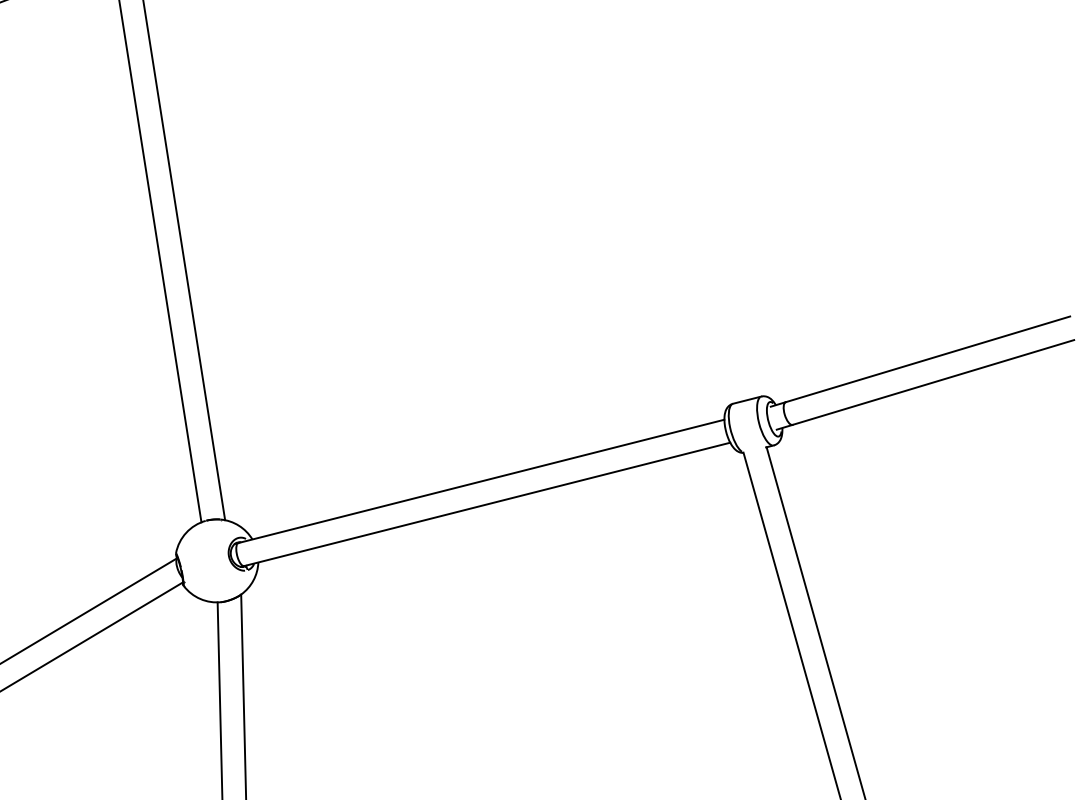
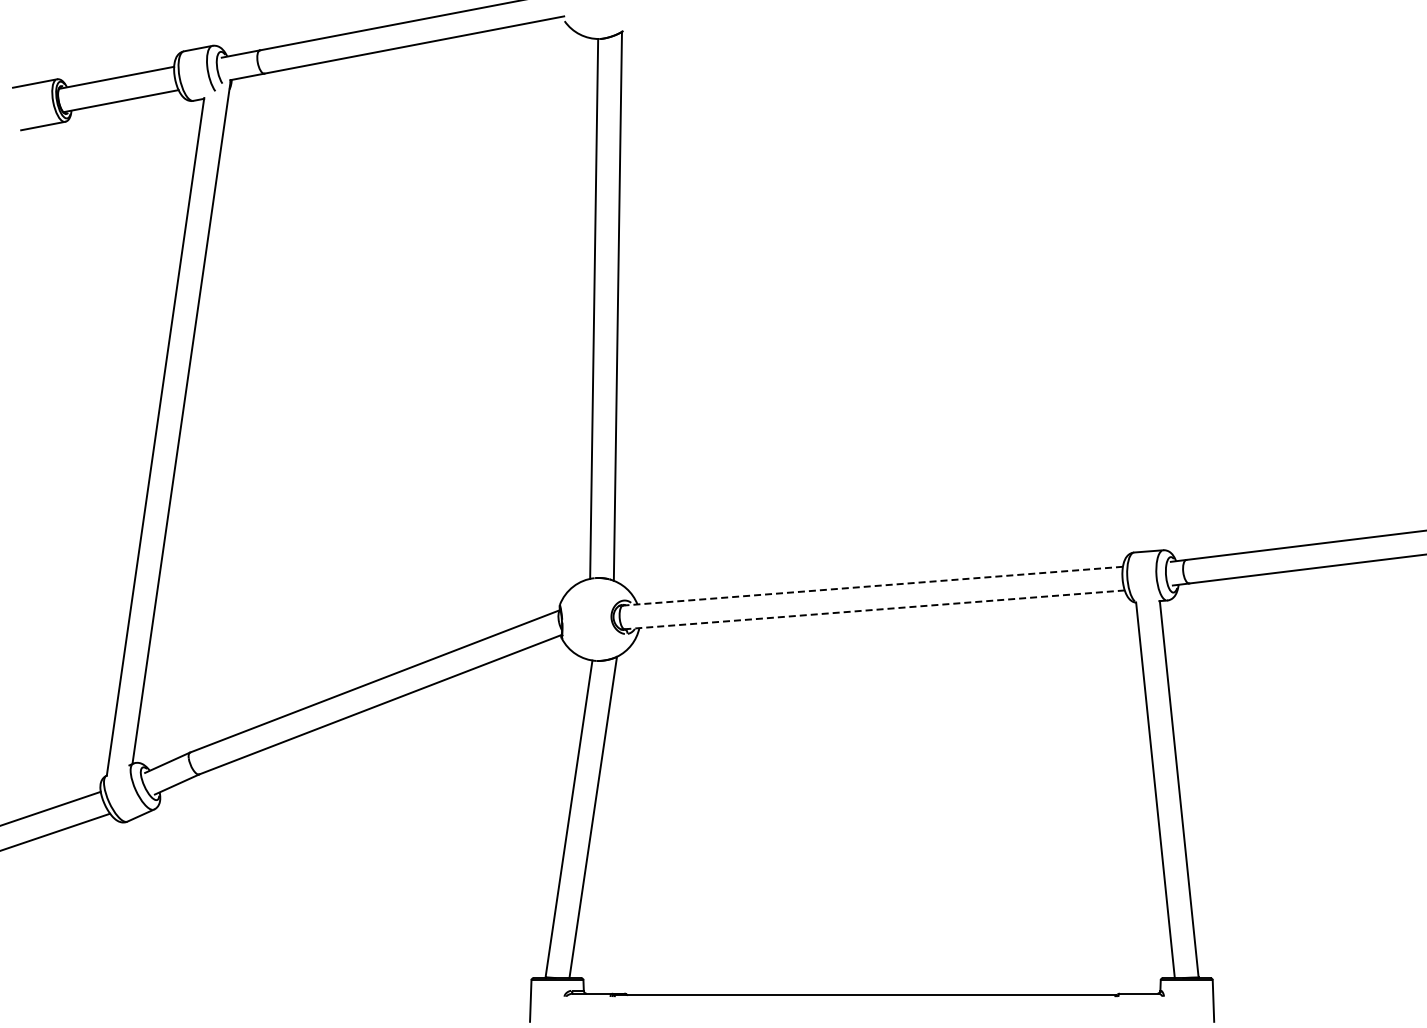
line: (481, 481) -> (873, 586), solid -> dashed
line: (486, 504) -> (874, 609), solid -> dashed

